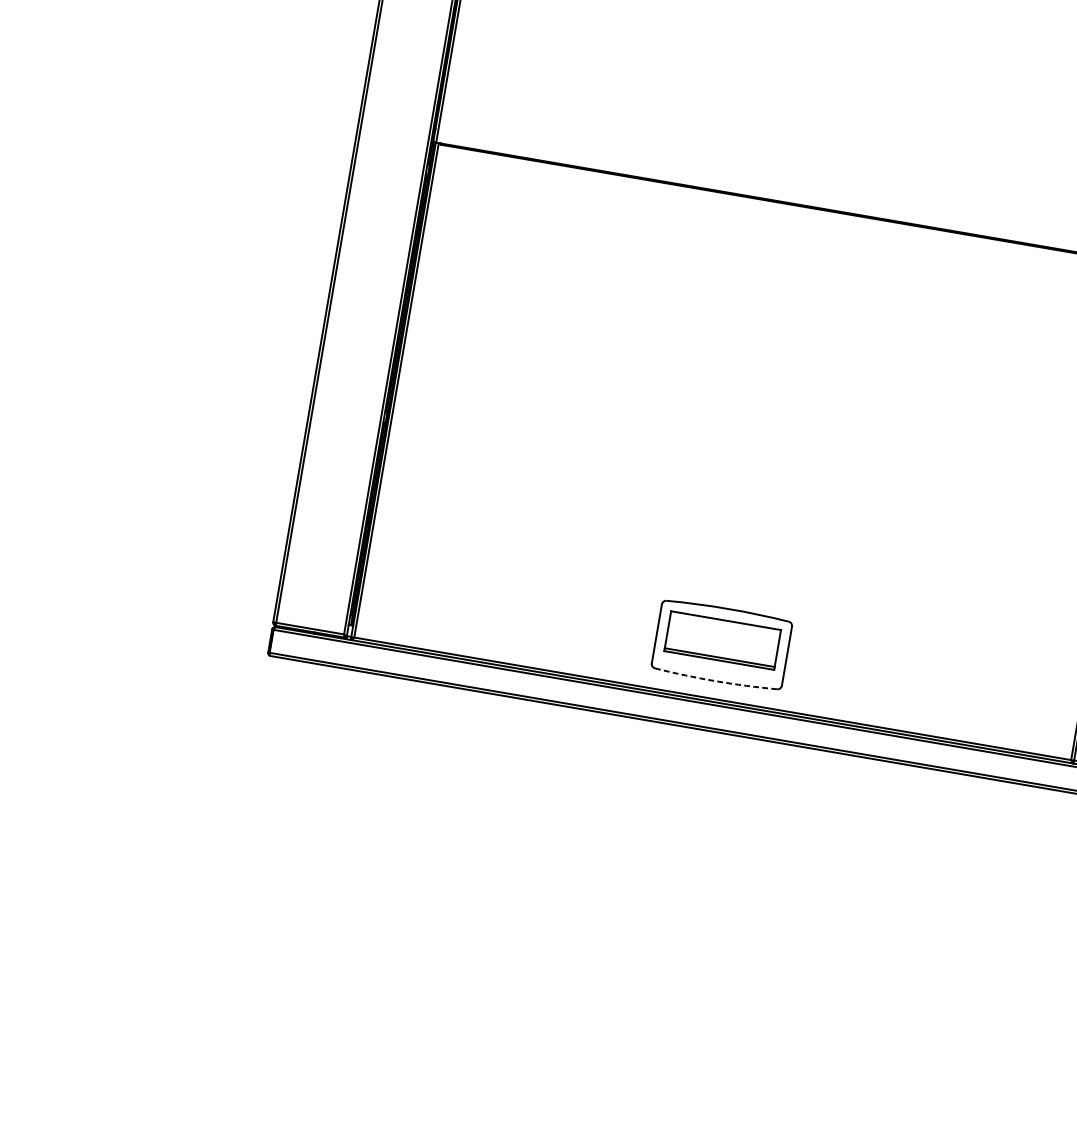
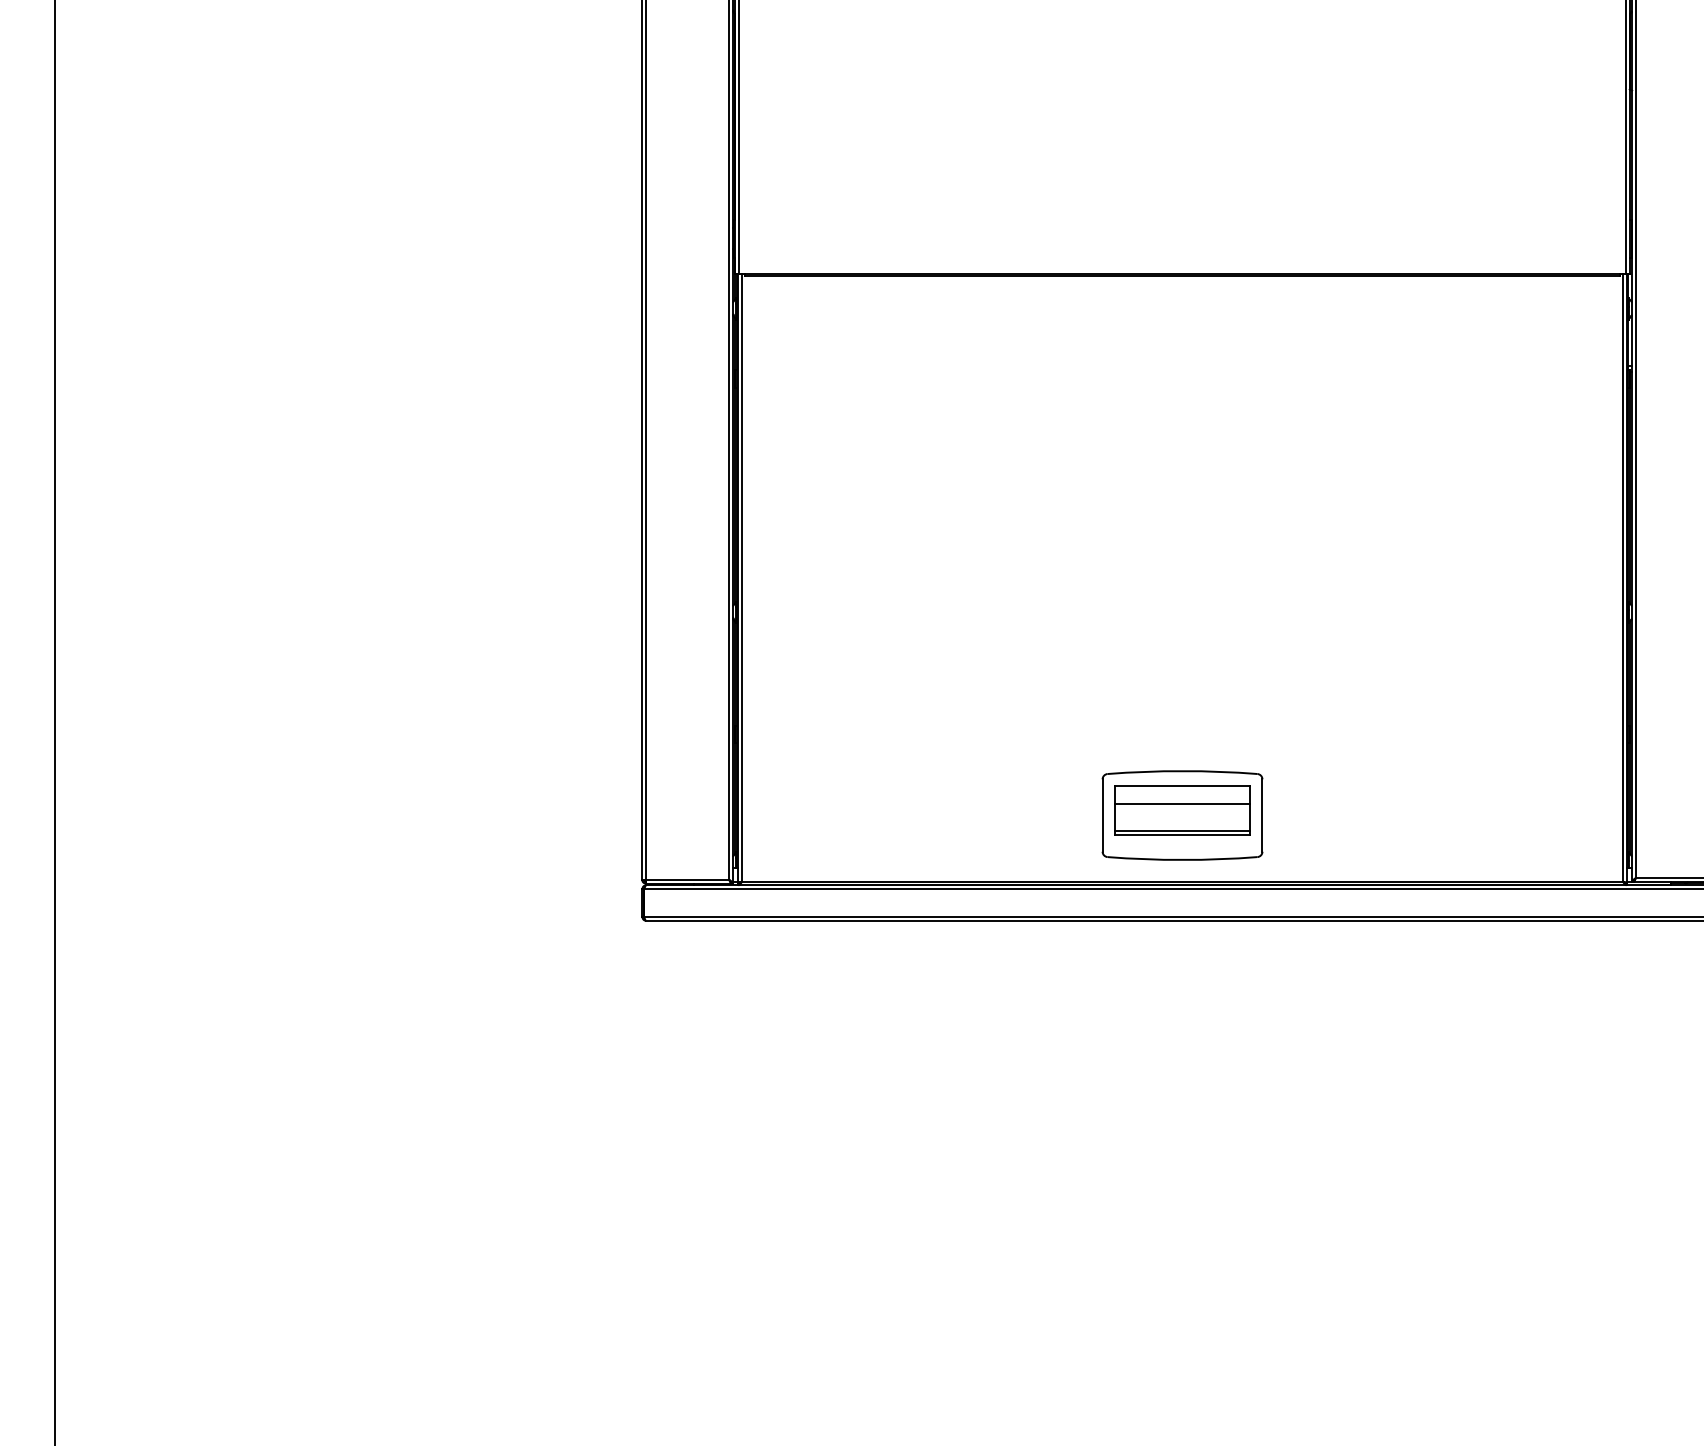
line: (723, 635) -> (1182, 803), added
arc: (715, 680) -> (1182, 859), dashed -> solid

